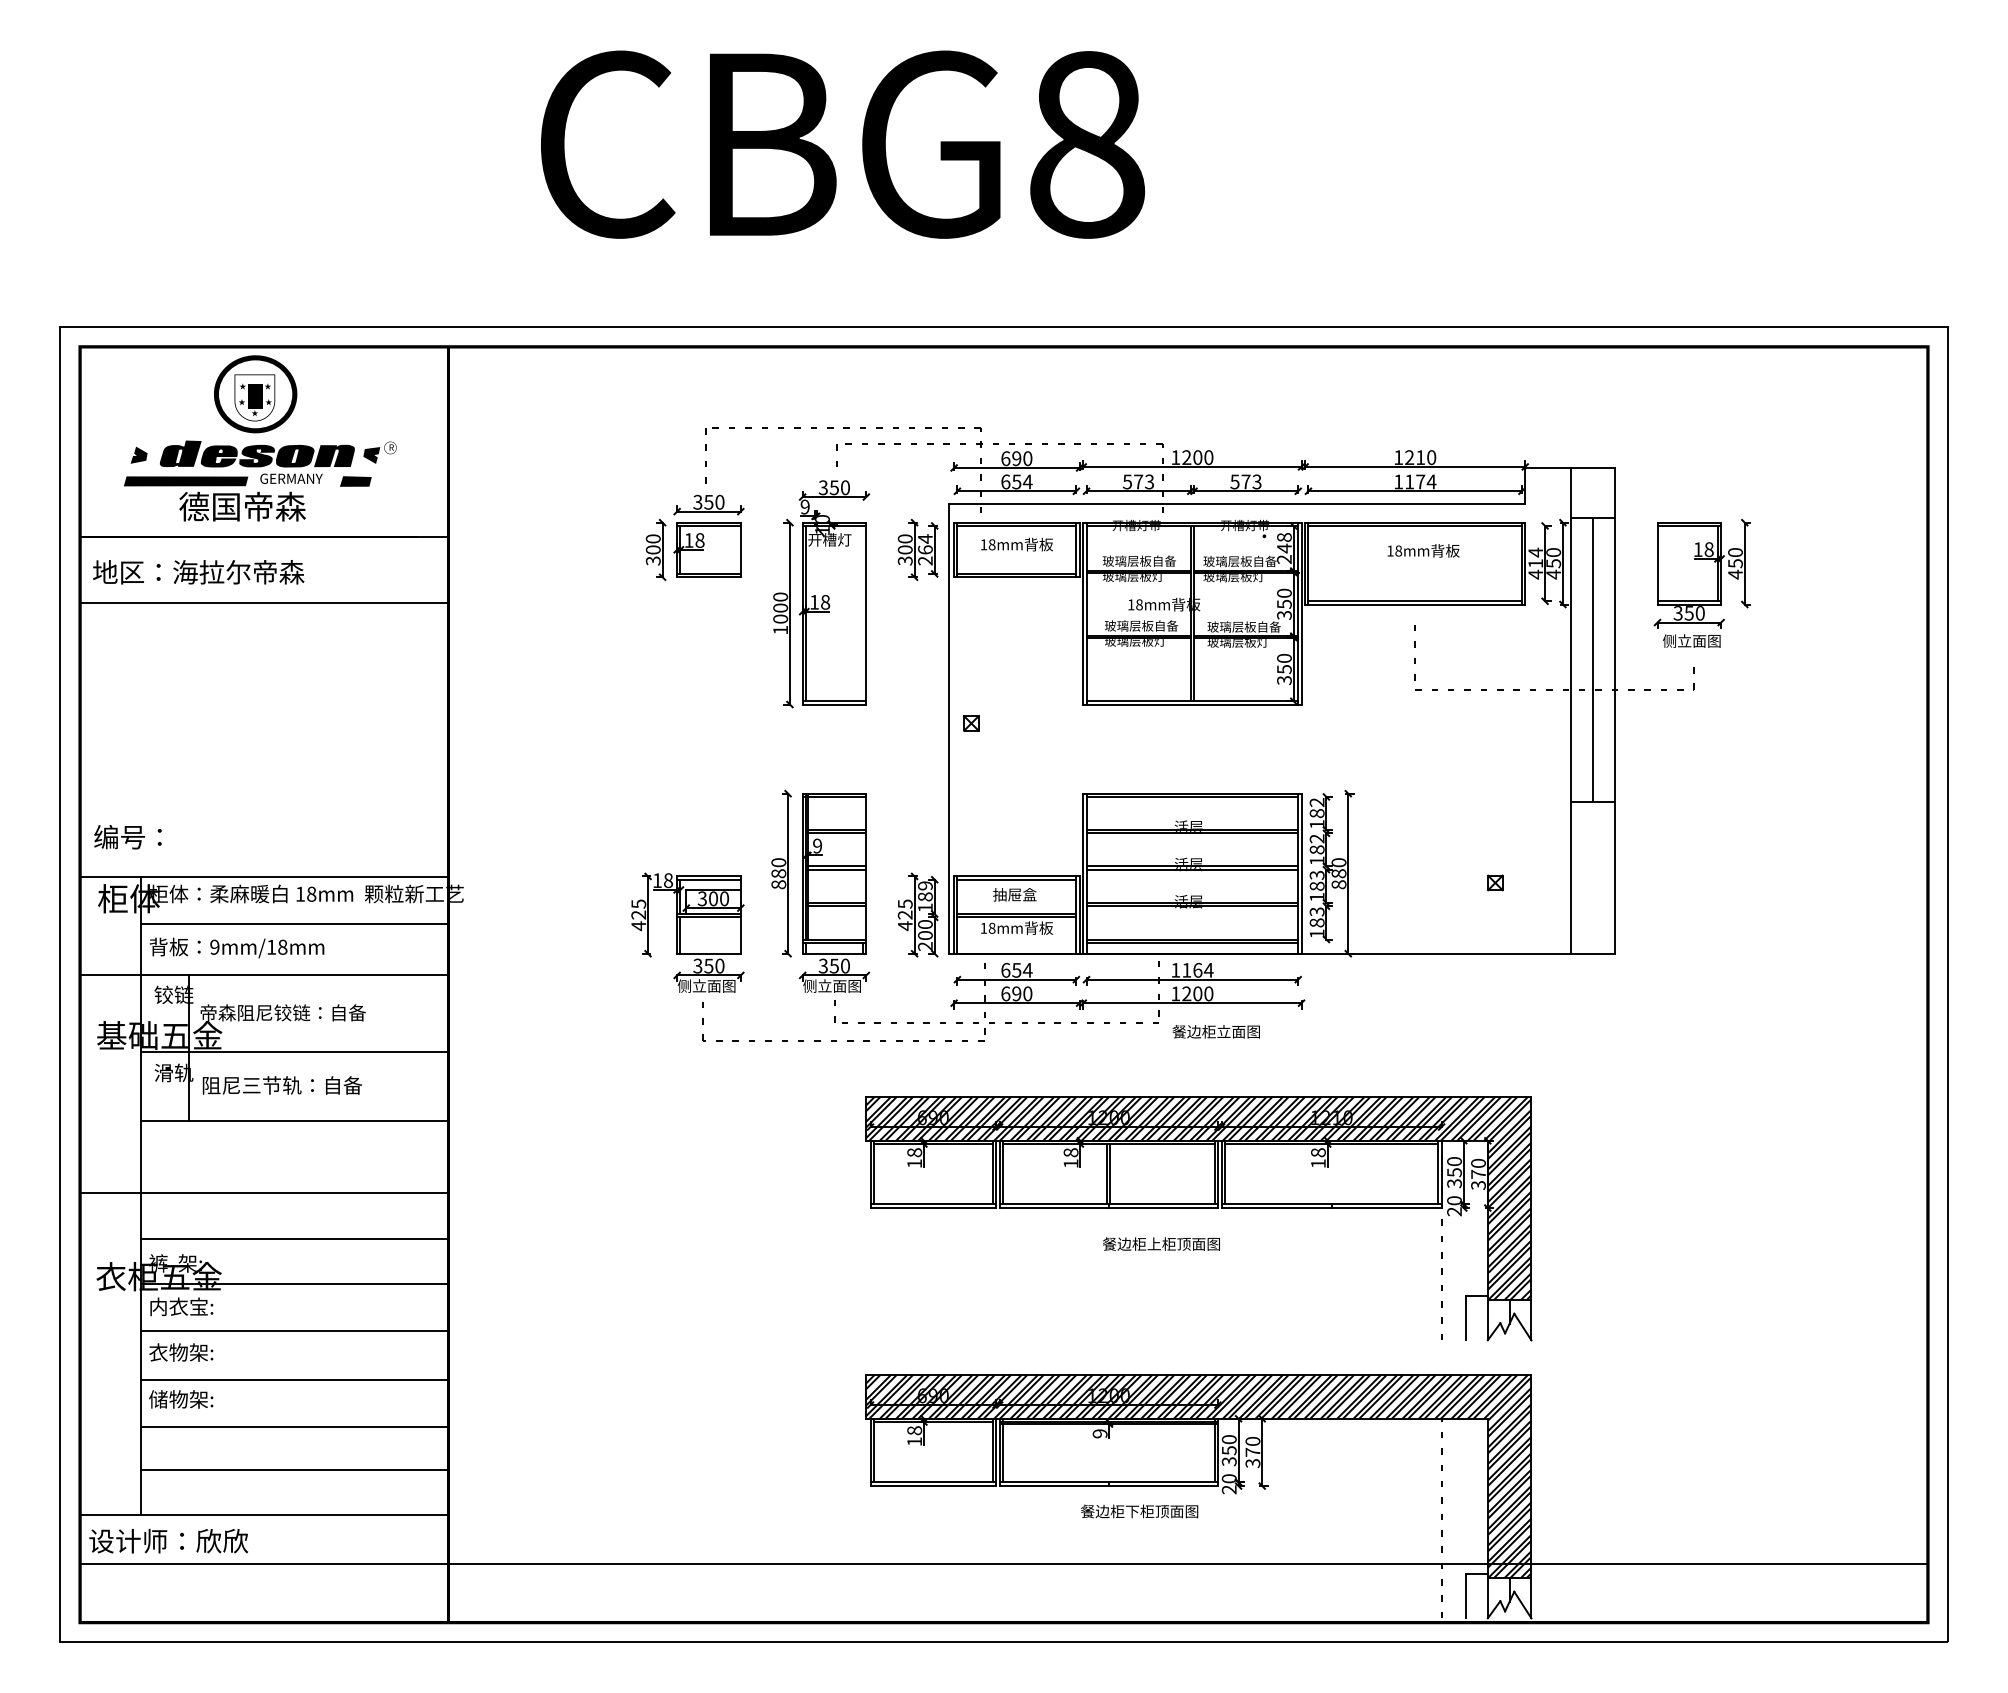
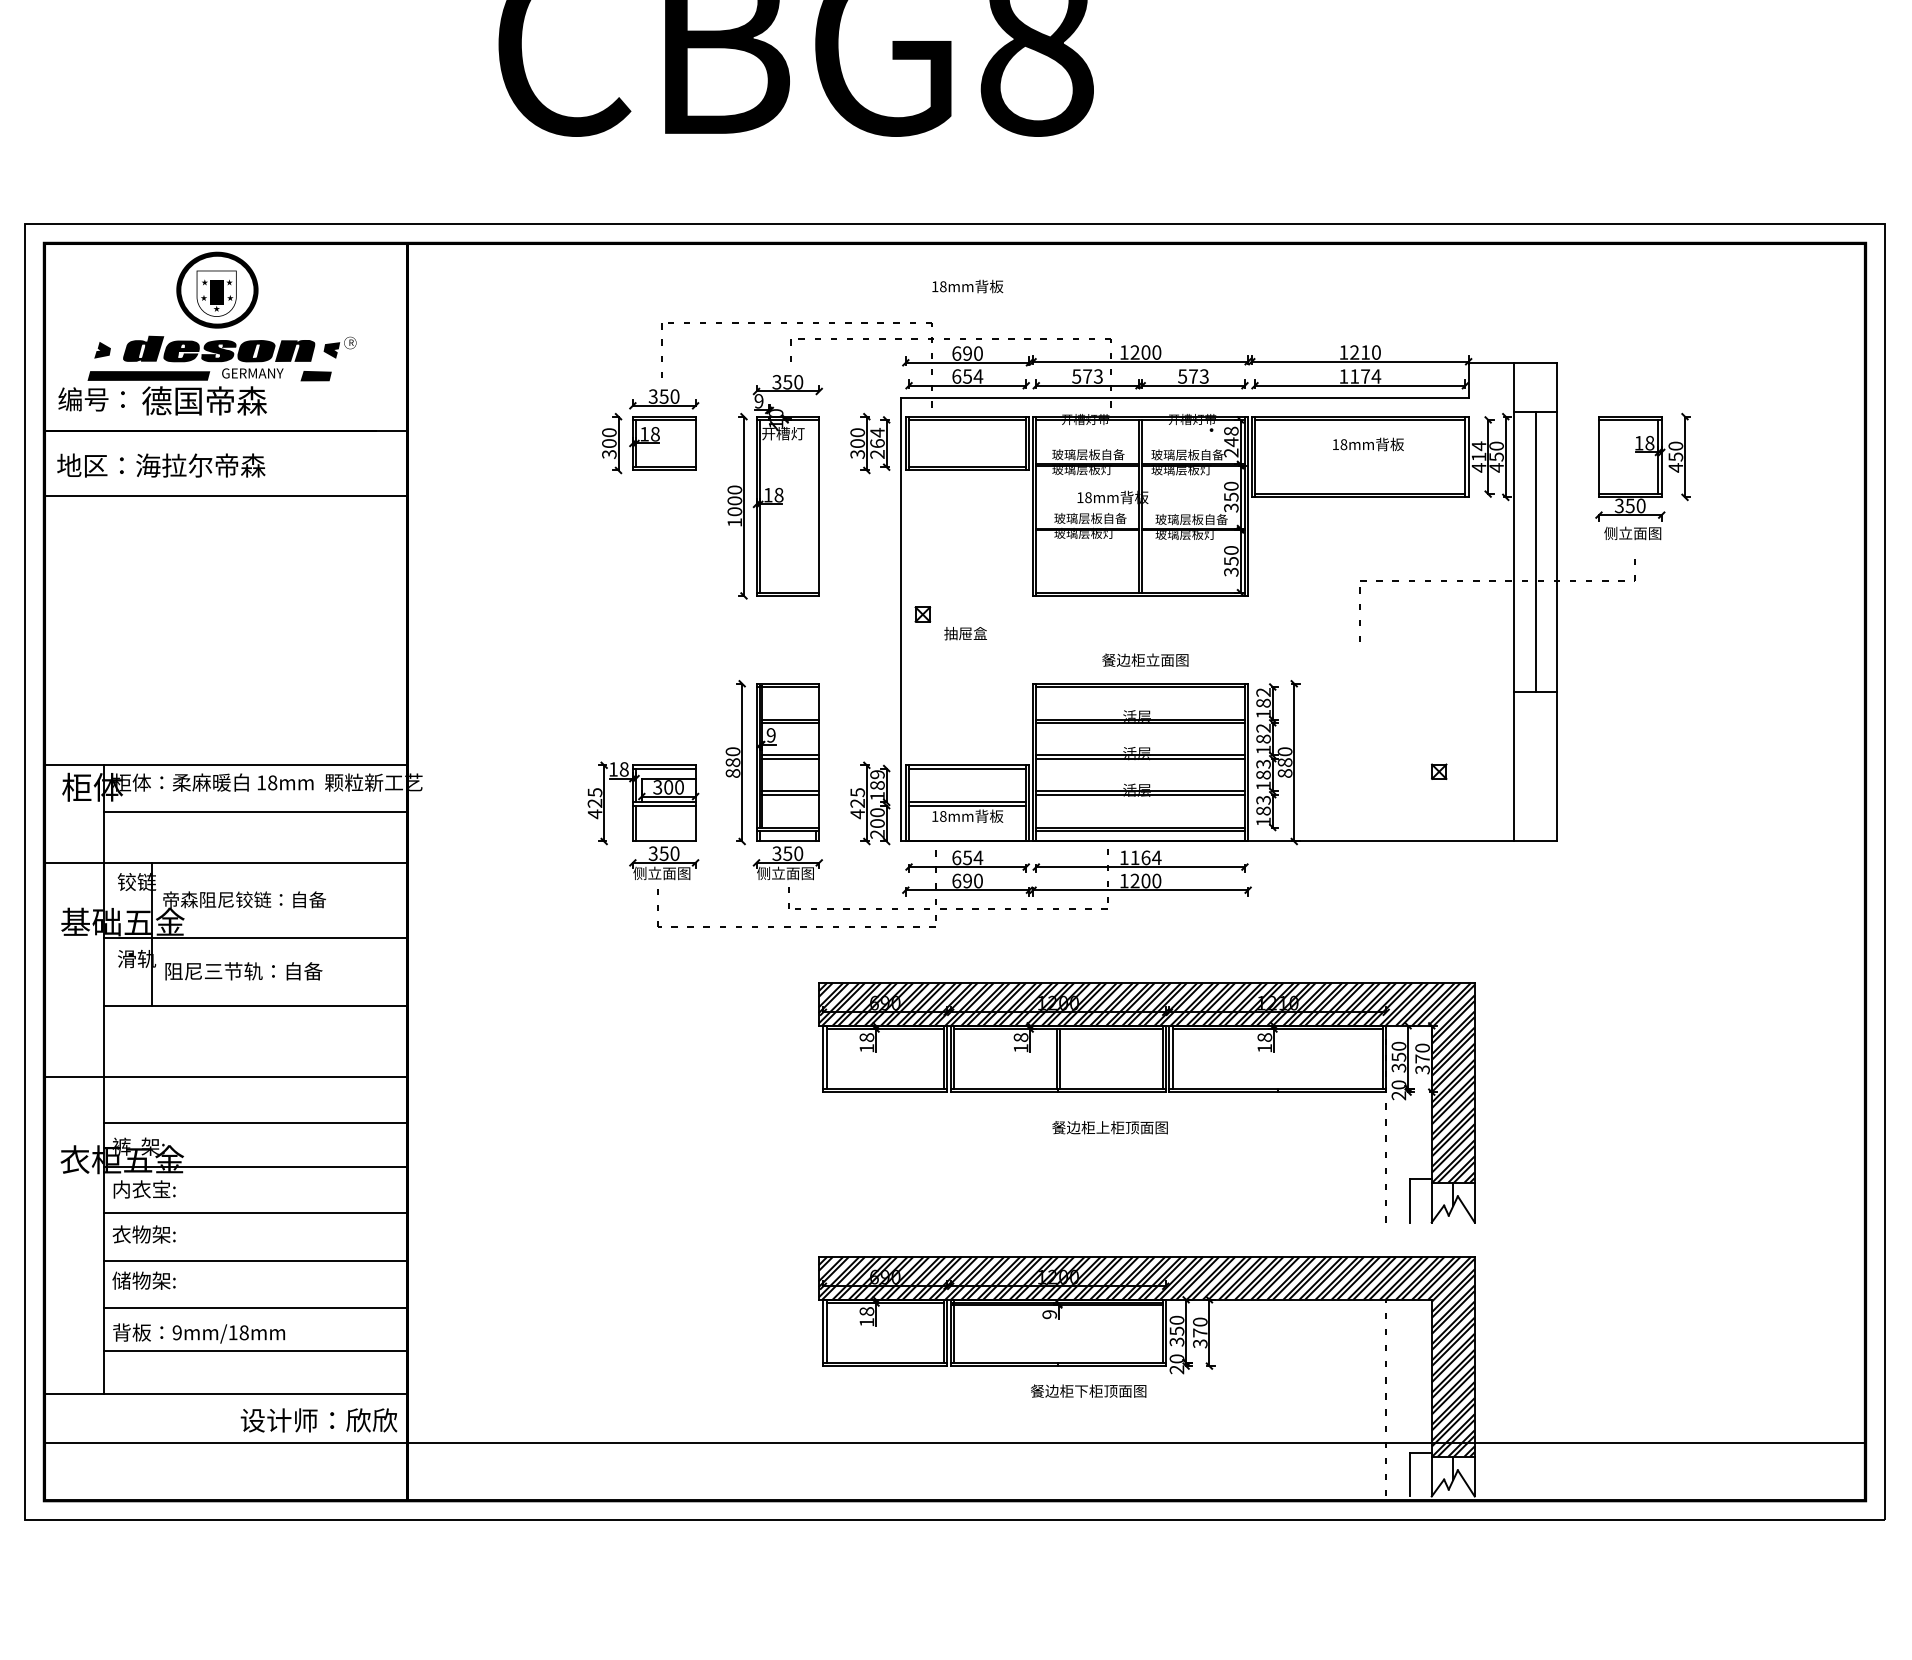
text: (1016, 544) -> (967, 286), moved
line: (1414, 647) -> (1359, 609), moved
text: (127, 837) -> (91, 399), moved
text: (1014, 894) -> (965, 633), moved
text: (236, 947) -> (198, 1333), moved
text: (1215, 1031) -> (1144, 659), moved
text: (168, 1540) -> (318, 1419), moved

